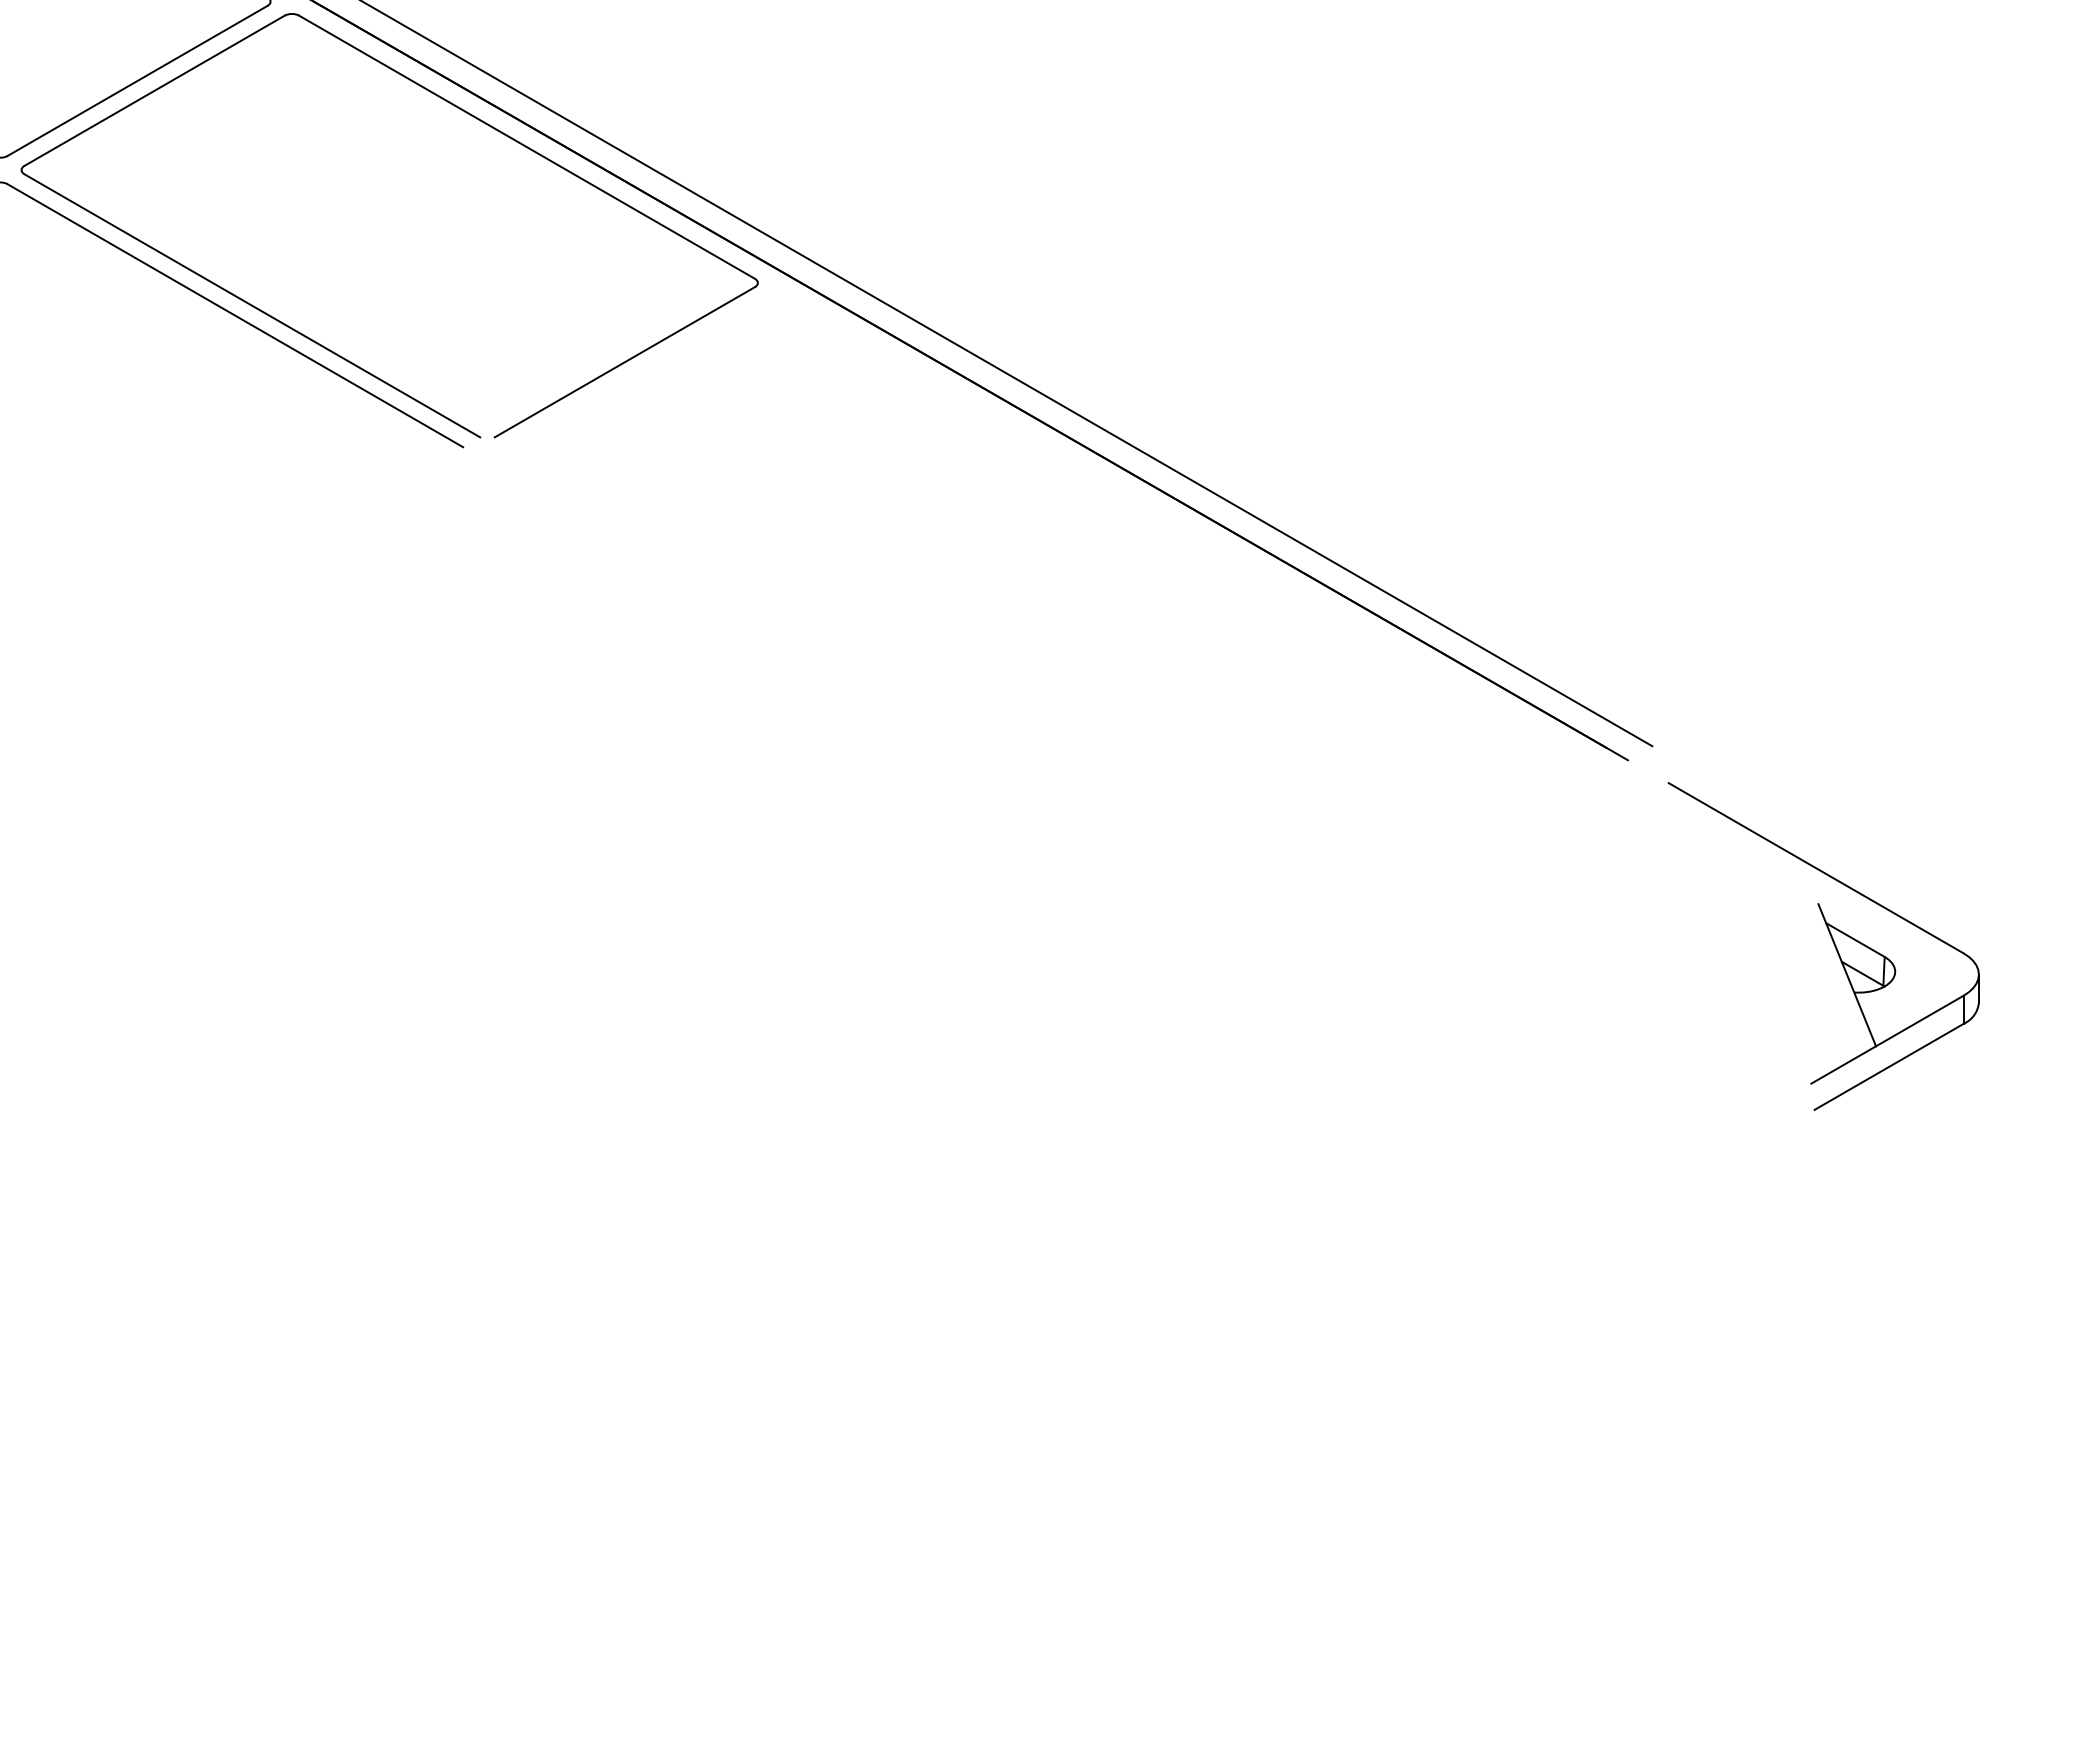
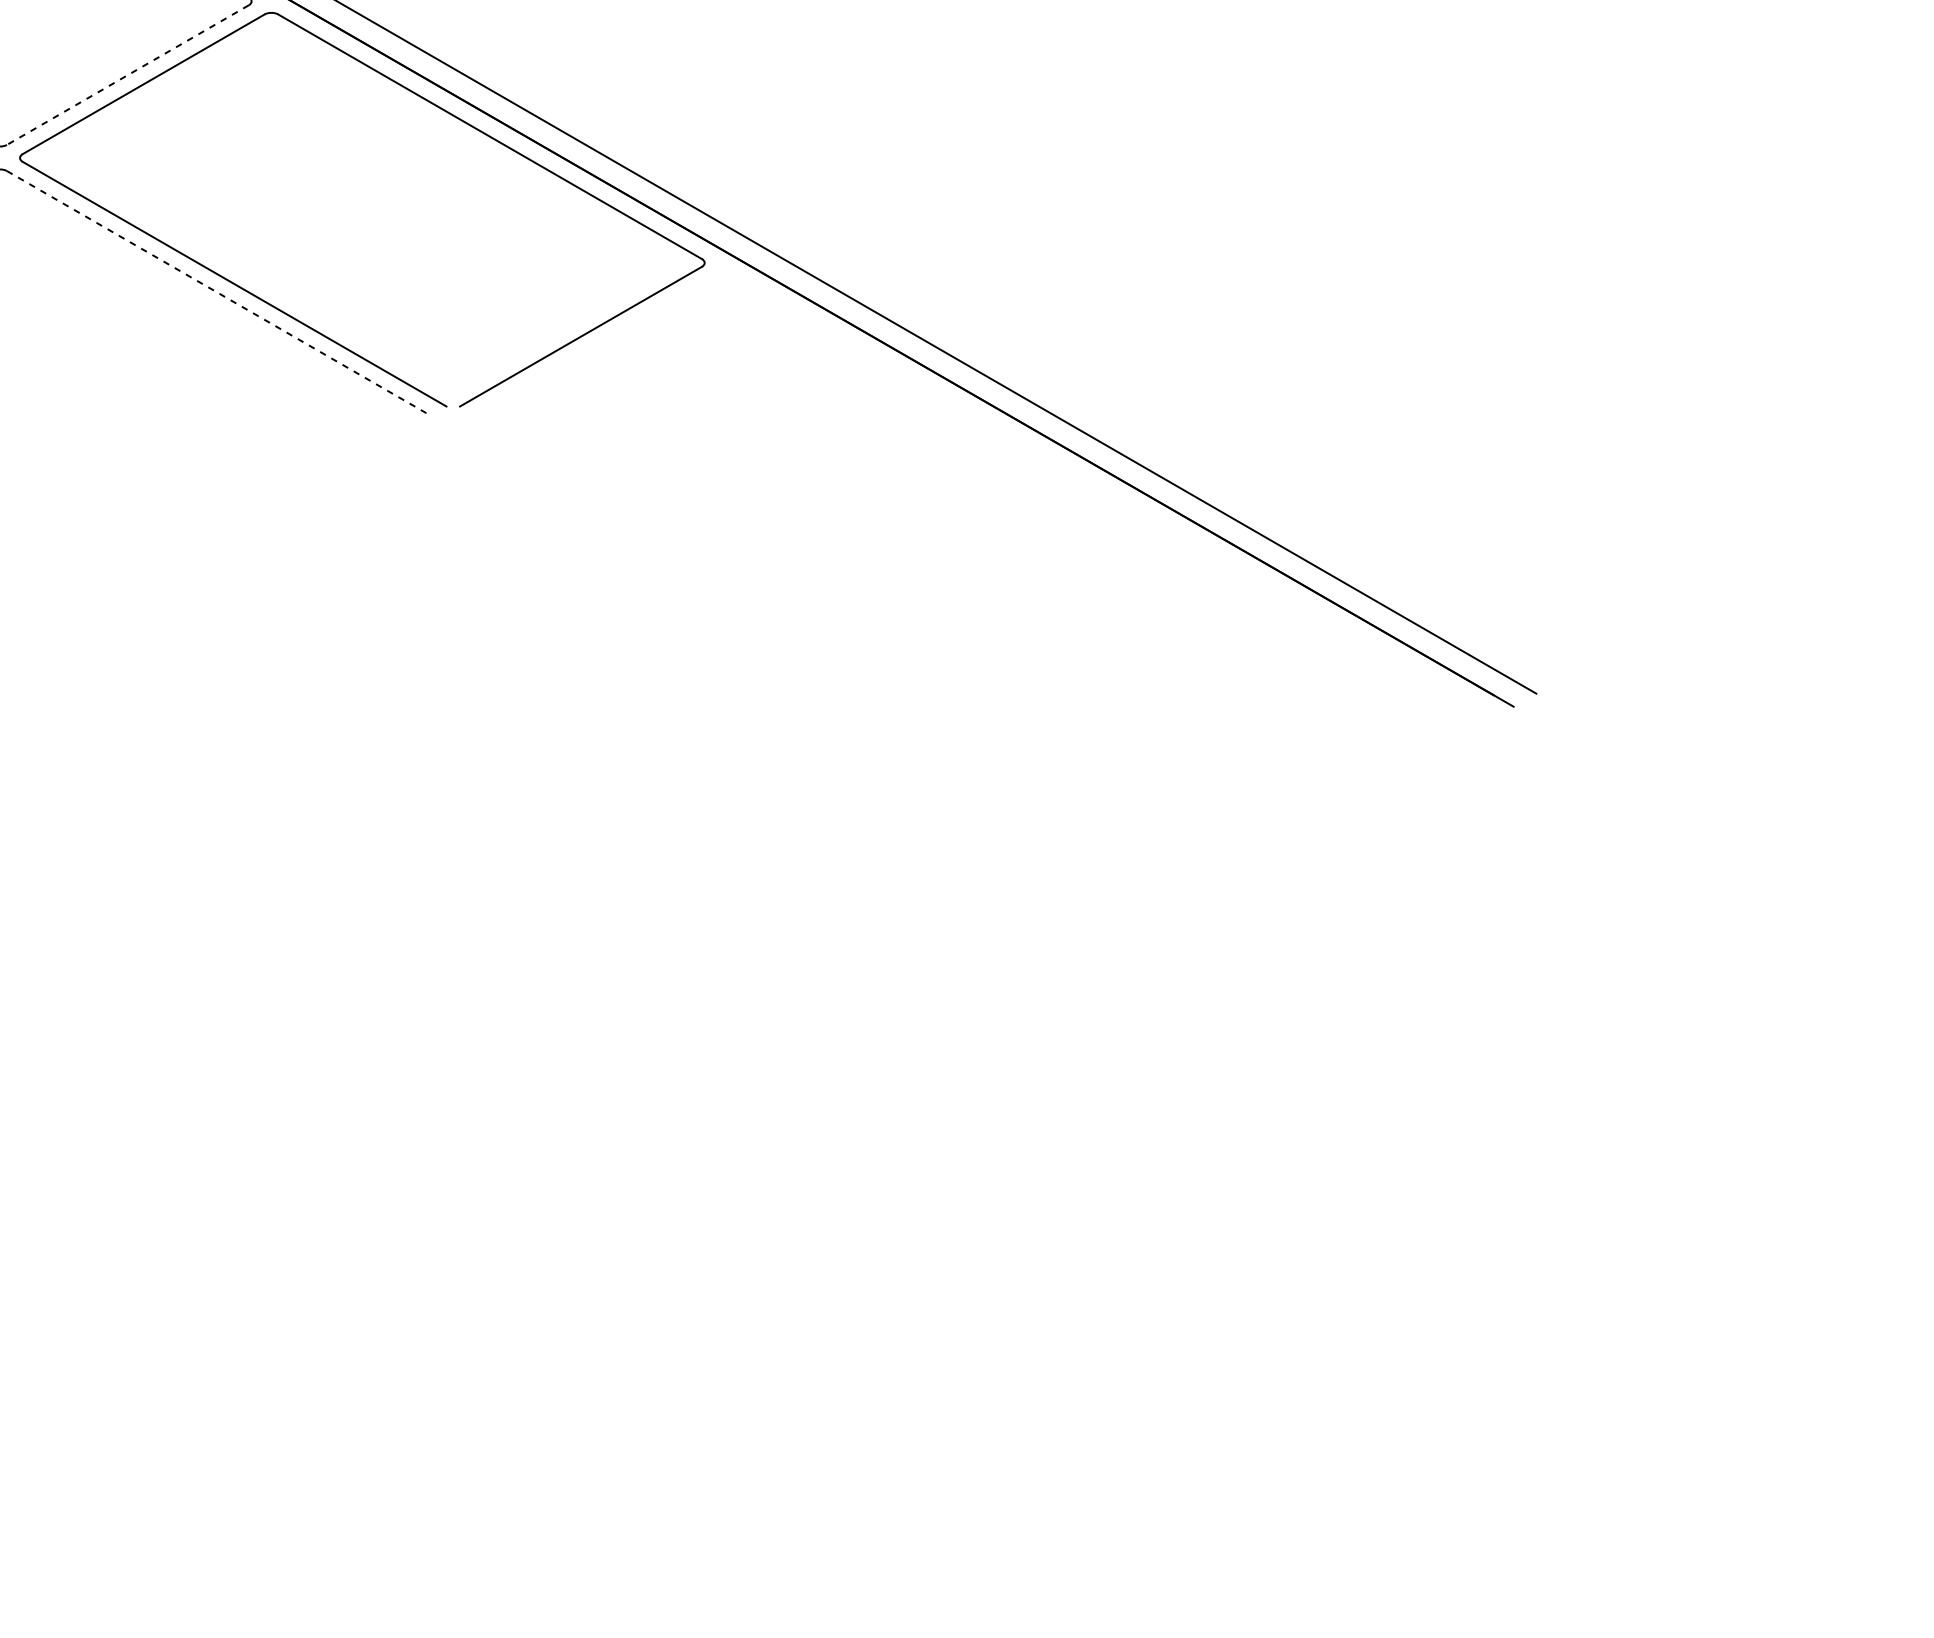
line: (137, 81) -> (127, 75), solid -> dashed
line: (235, 315) -> (218, 293), solid -> dashed
part: (1833, 944) -> (1704, 878), removed

